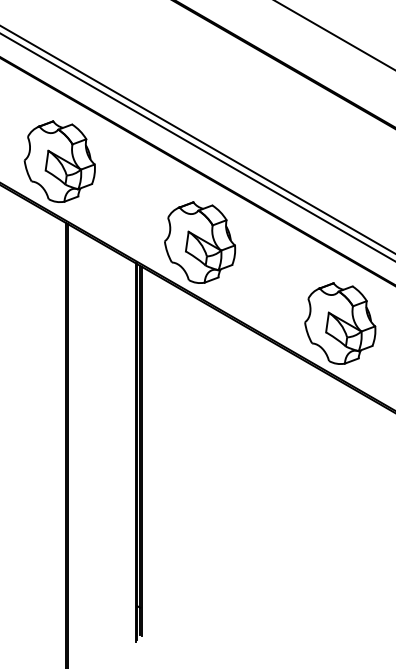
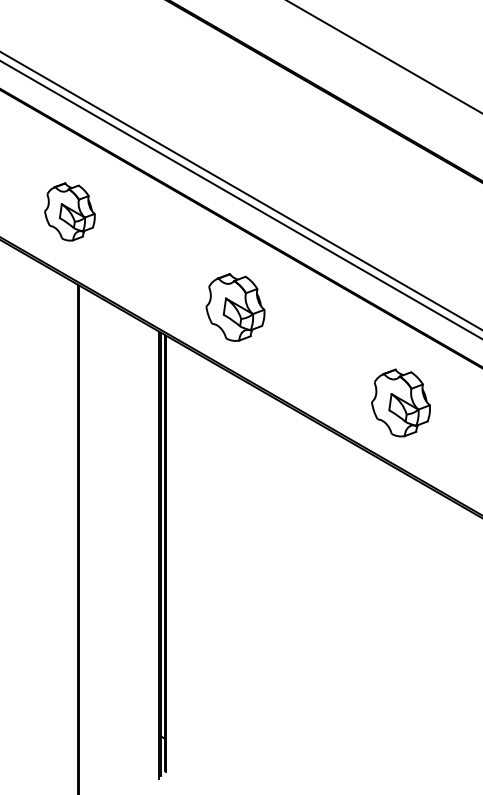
part: (59, 161) -> (69, 211), size x0.6
part: (200, 242) -> (235, 307), size x0.7
part: (339, 323) -> (400, 402), size x0.7

